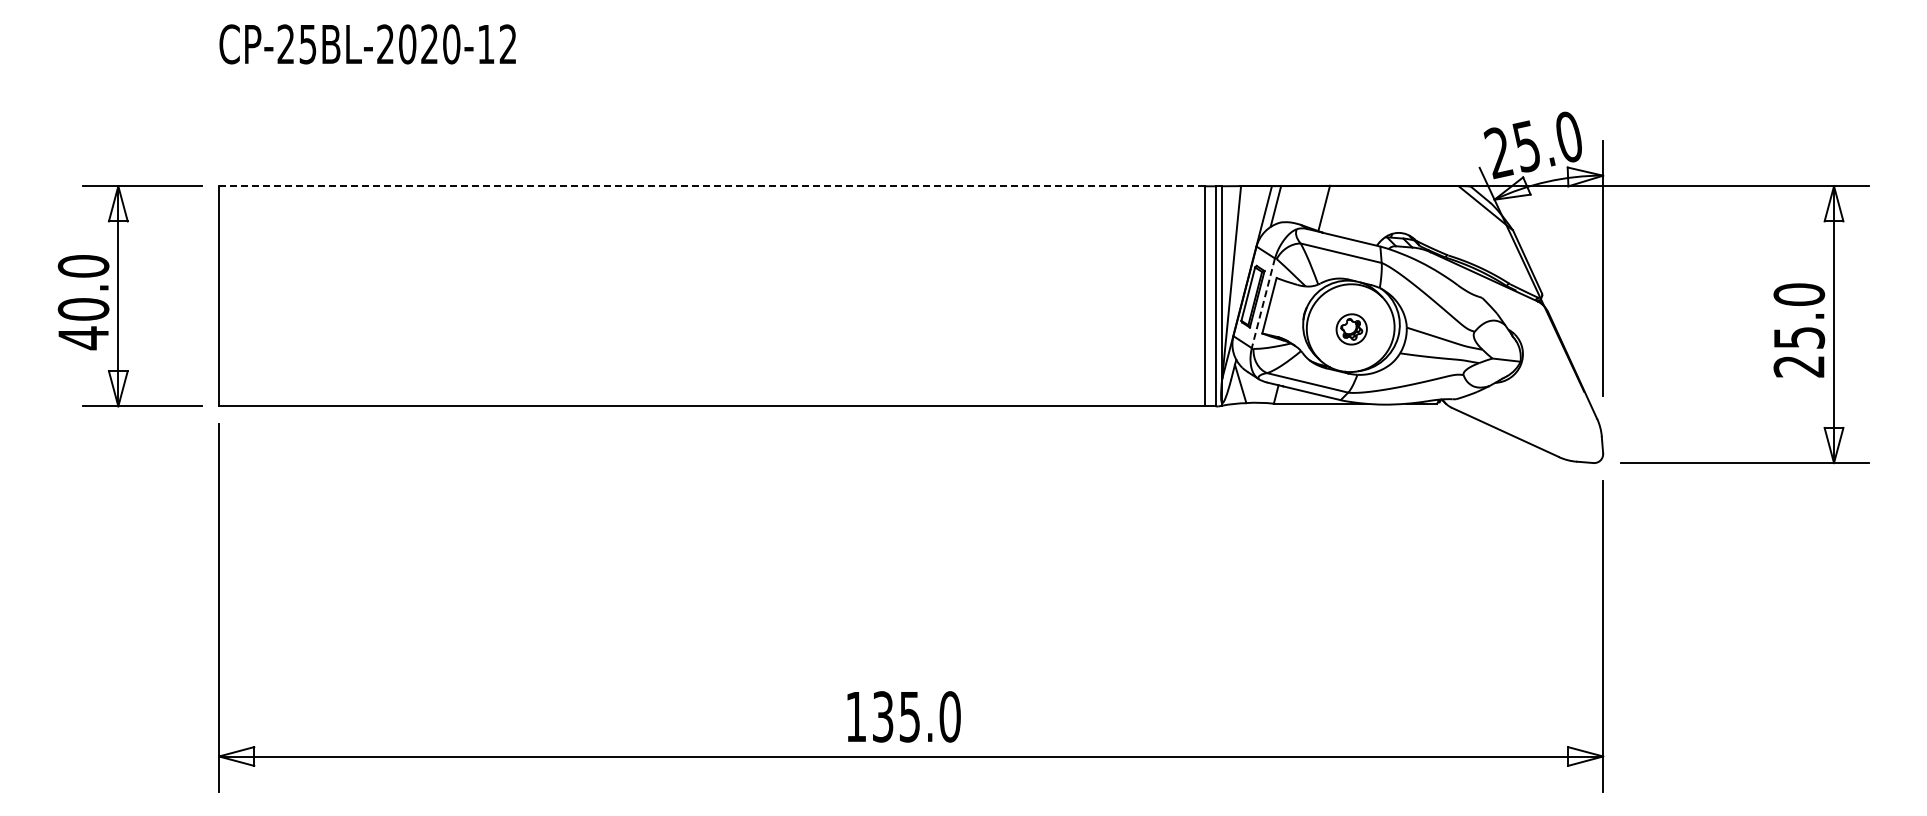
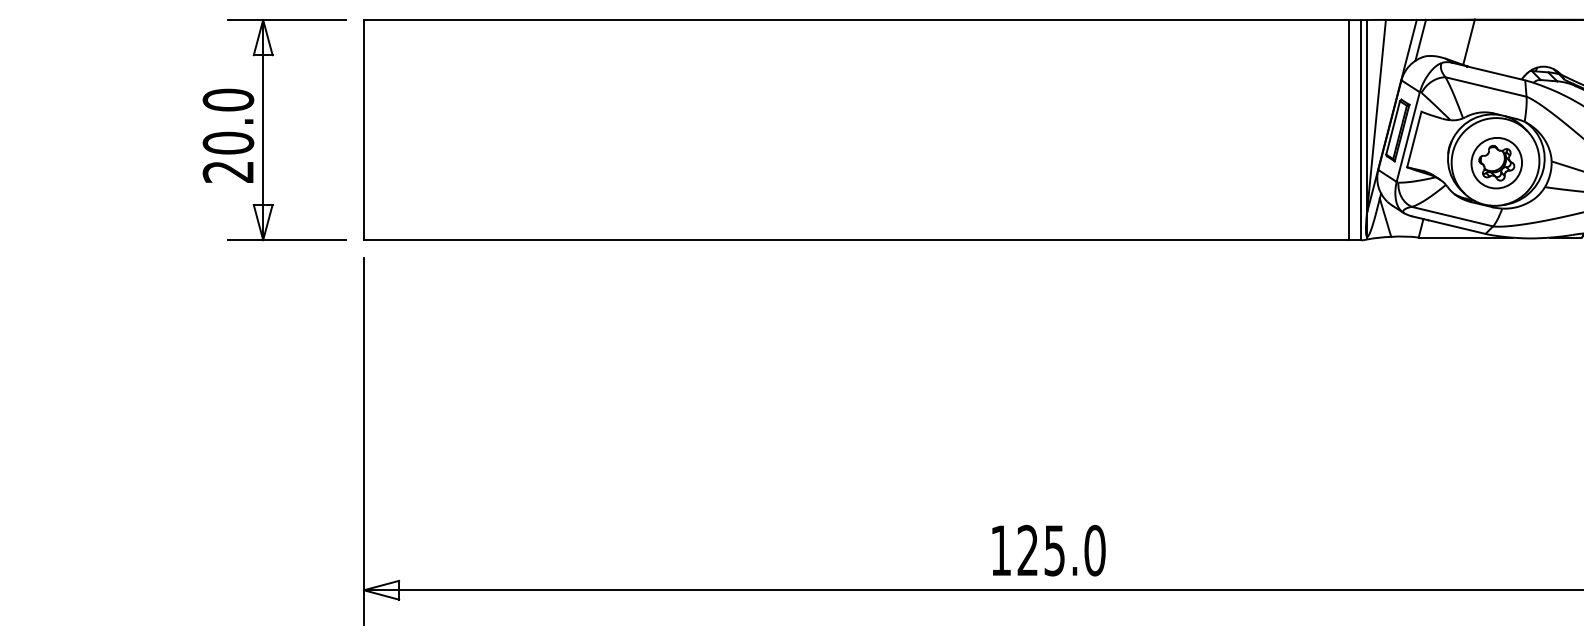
line: (711, 186) -> (856, 20), dashed -> solid
line: (1263, 303) -> (1408, 137), dashed -> solid
part: (1351, 329) -> (1496, 163), size x1.67
text: (82, 338) -> (227, 172), 40.0 -> 20.0
text: (882, 716) -> (1027, 550), 135.0 -> 125.0

